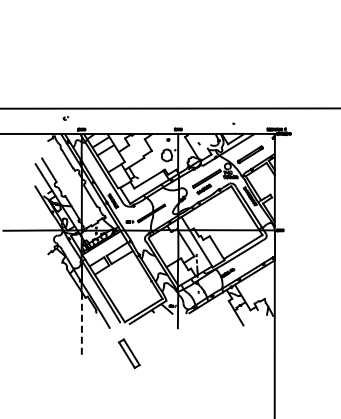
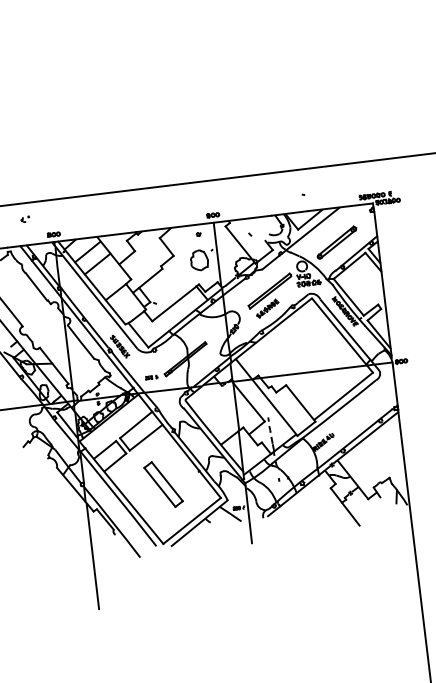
line: (81, 324) -> (92, 556), dashed -> solid
part: (129, 353) -> (163, 484), moved

